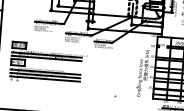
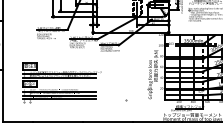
part: (48, 63) -> (61, 82), moved

